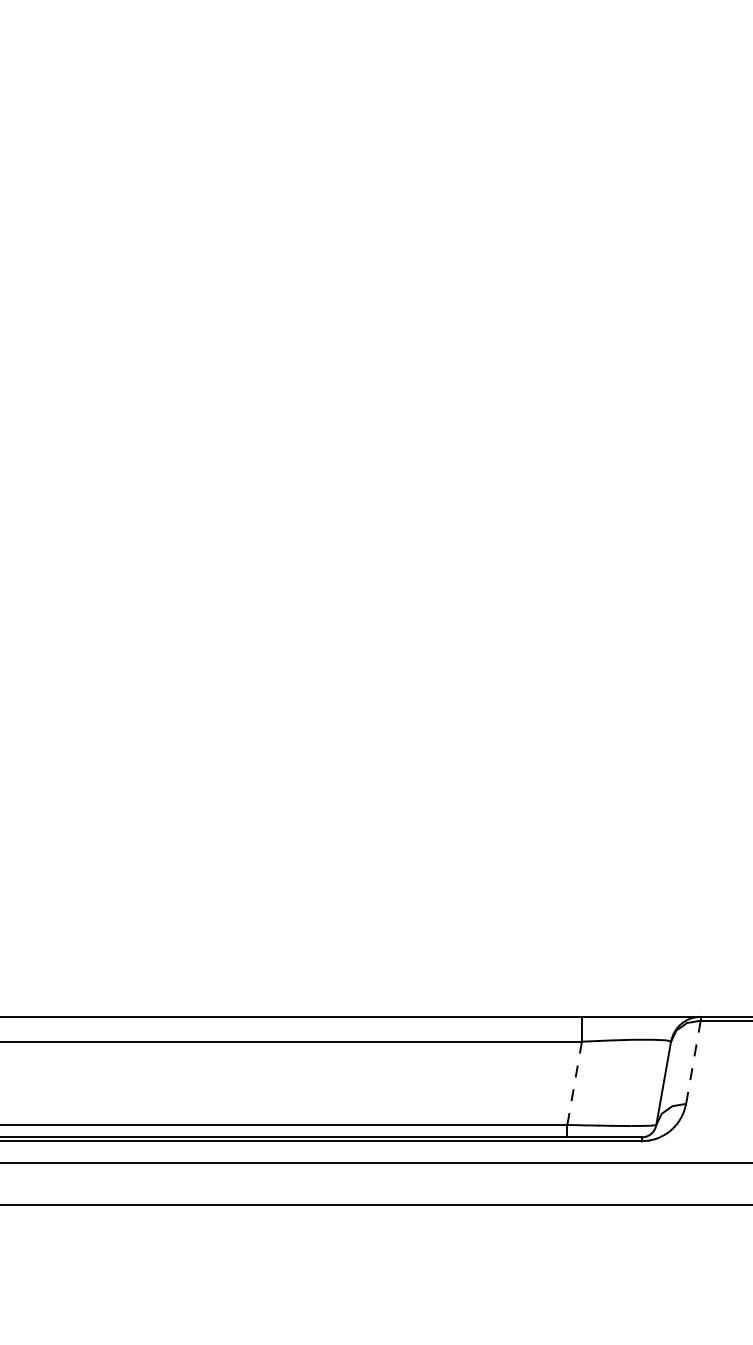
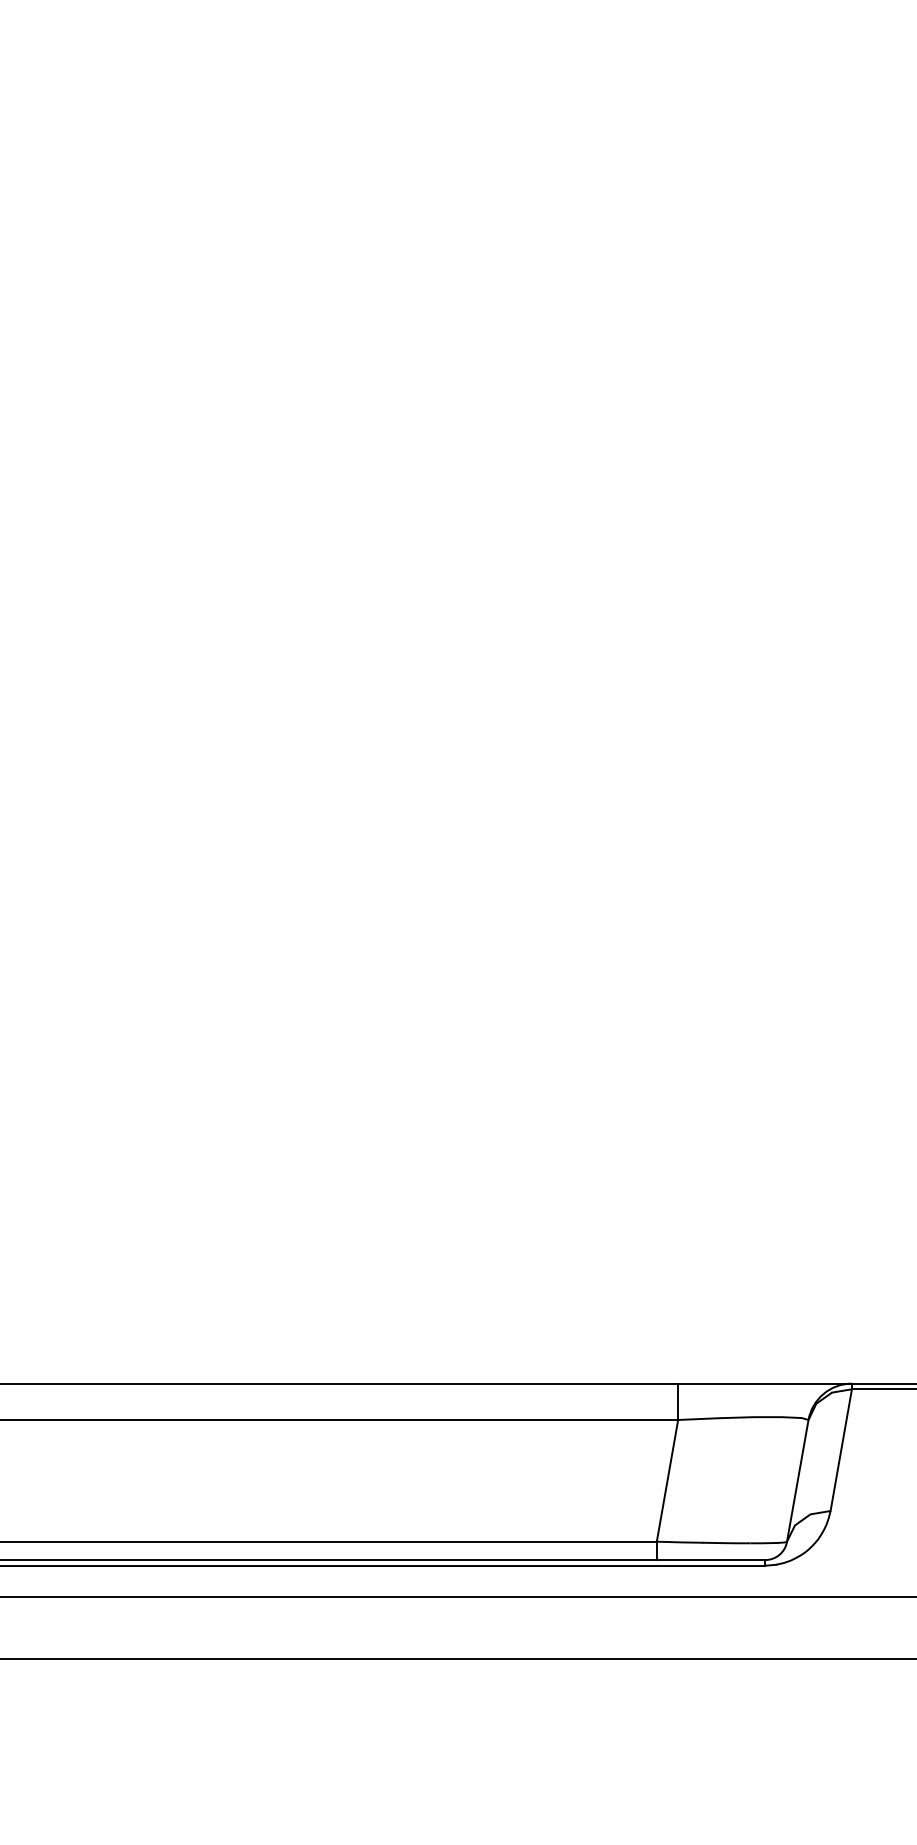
line: (693, 1062) -> (841, 1450), dashed -> solid
line: (574, 1082) -> (667, 1479), dashed -> solid

